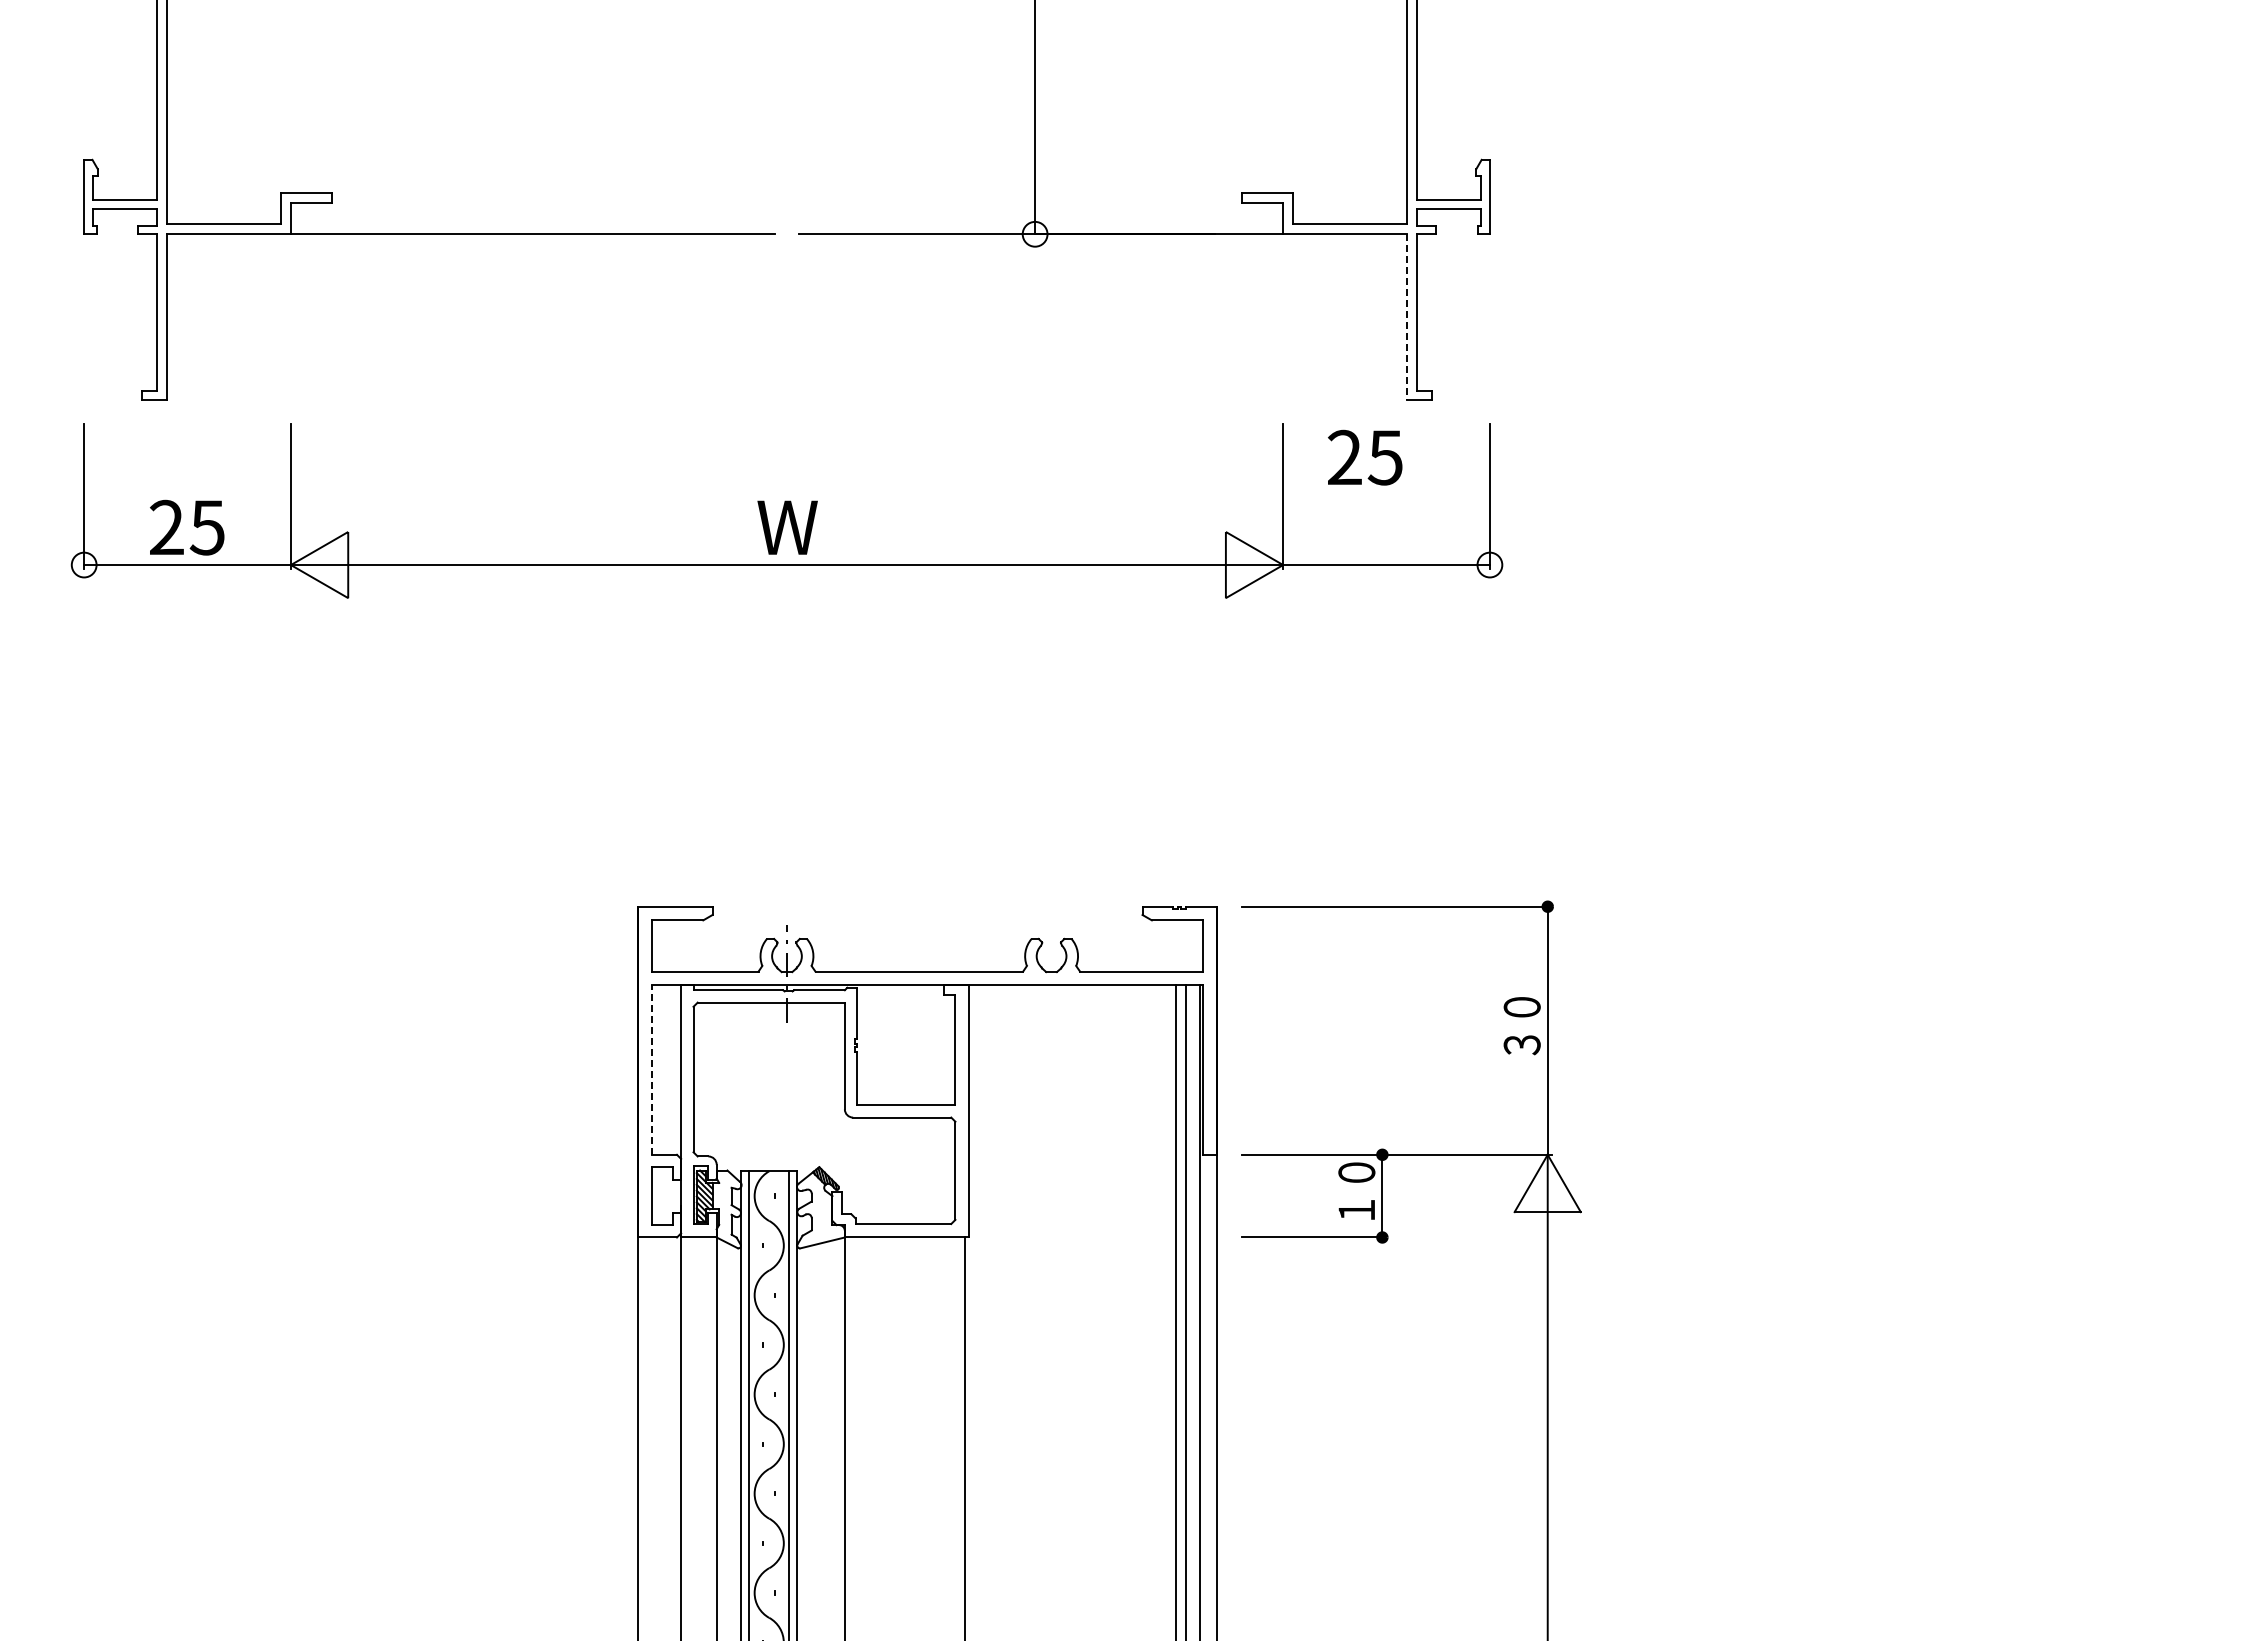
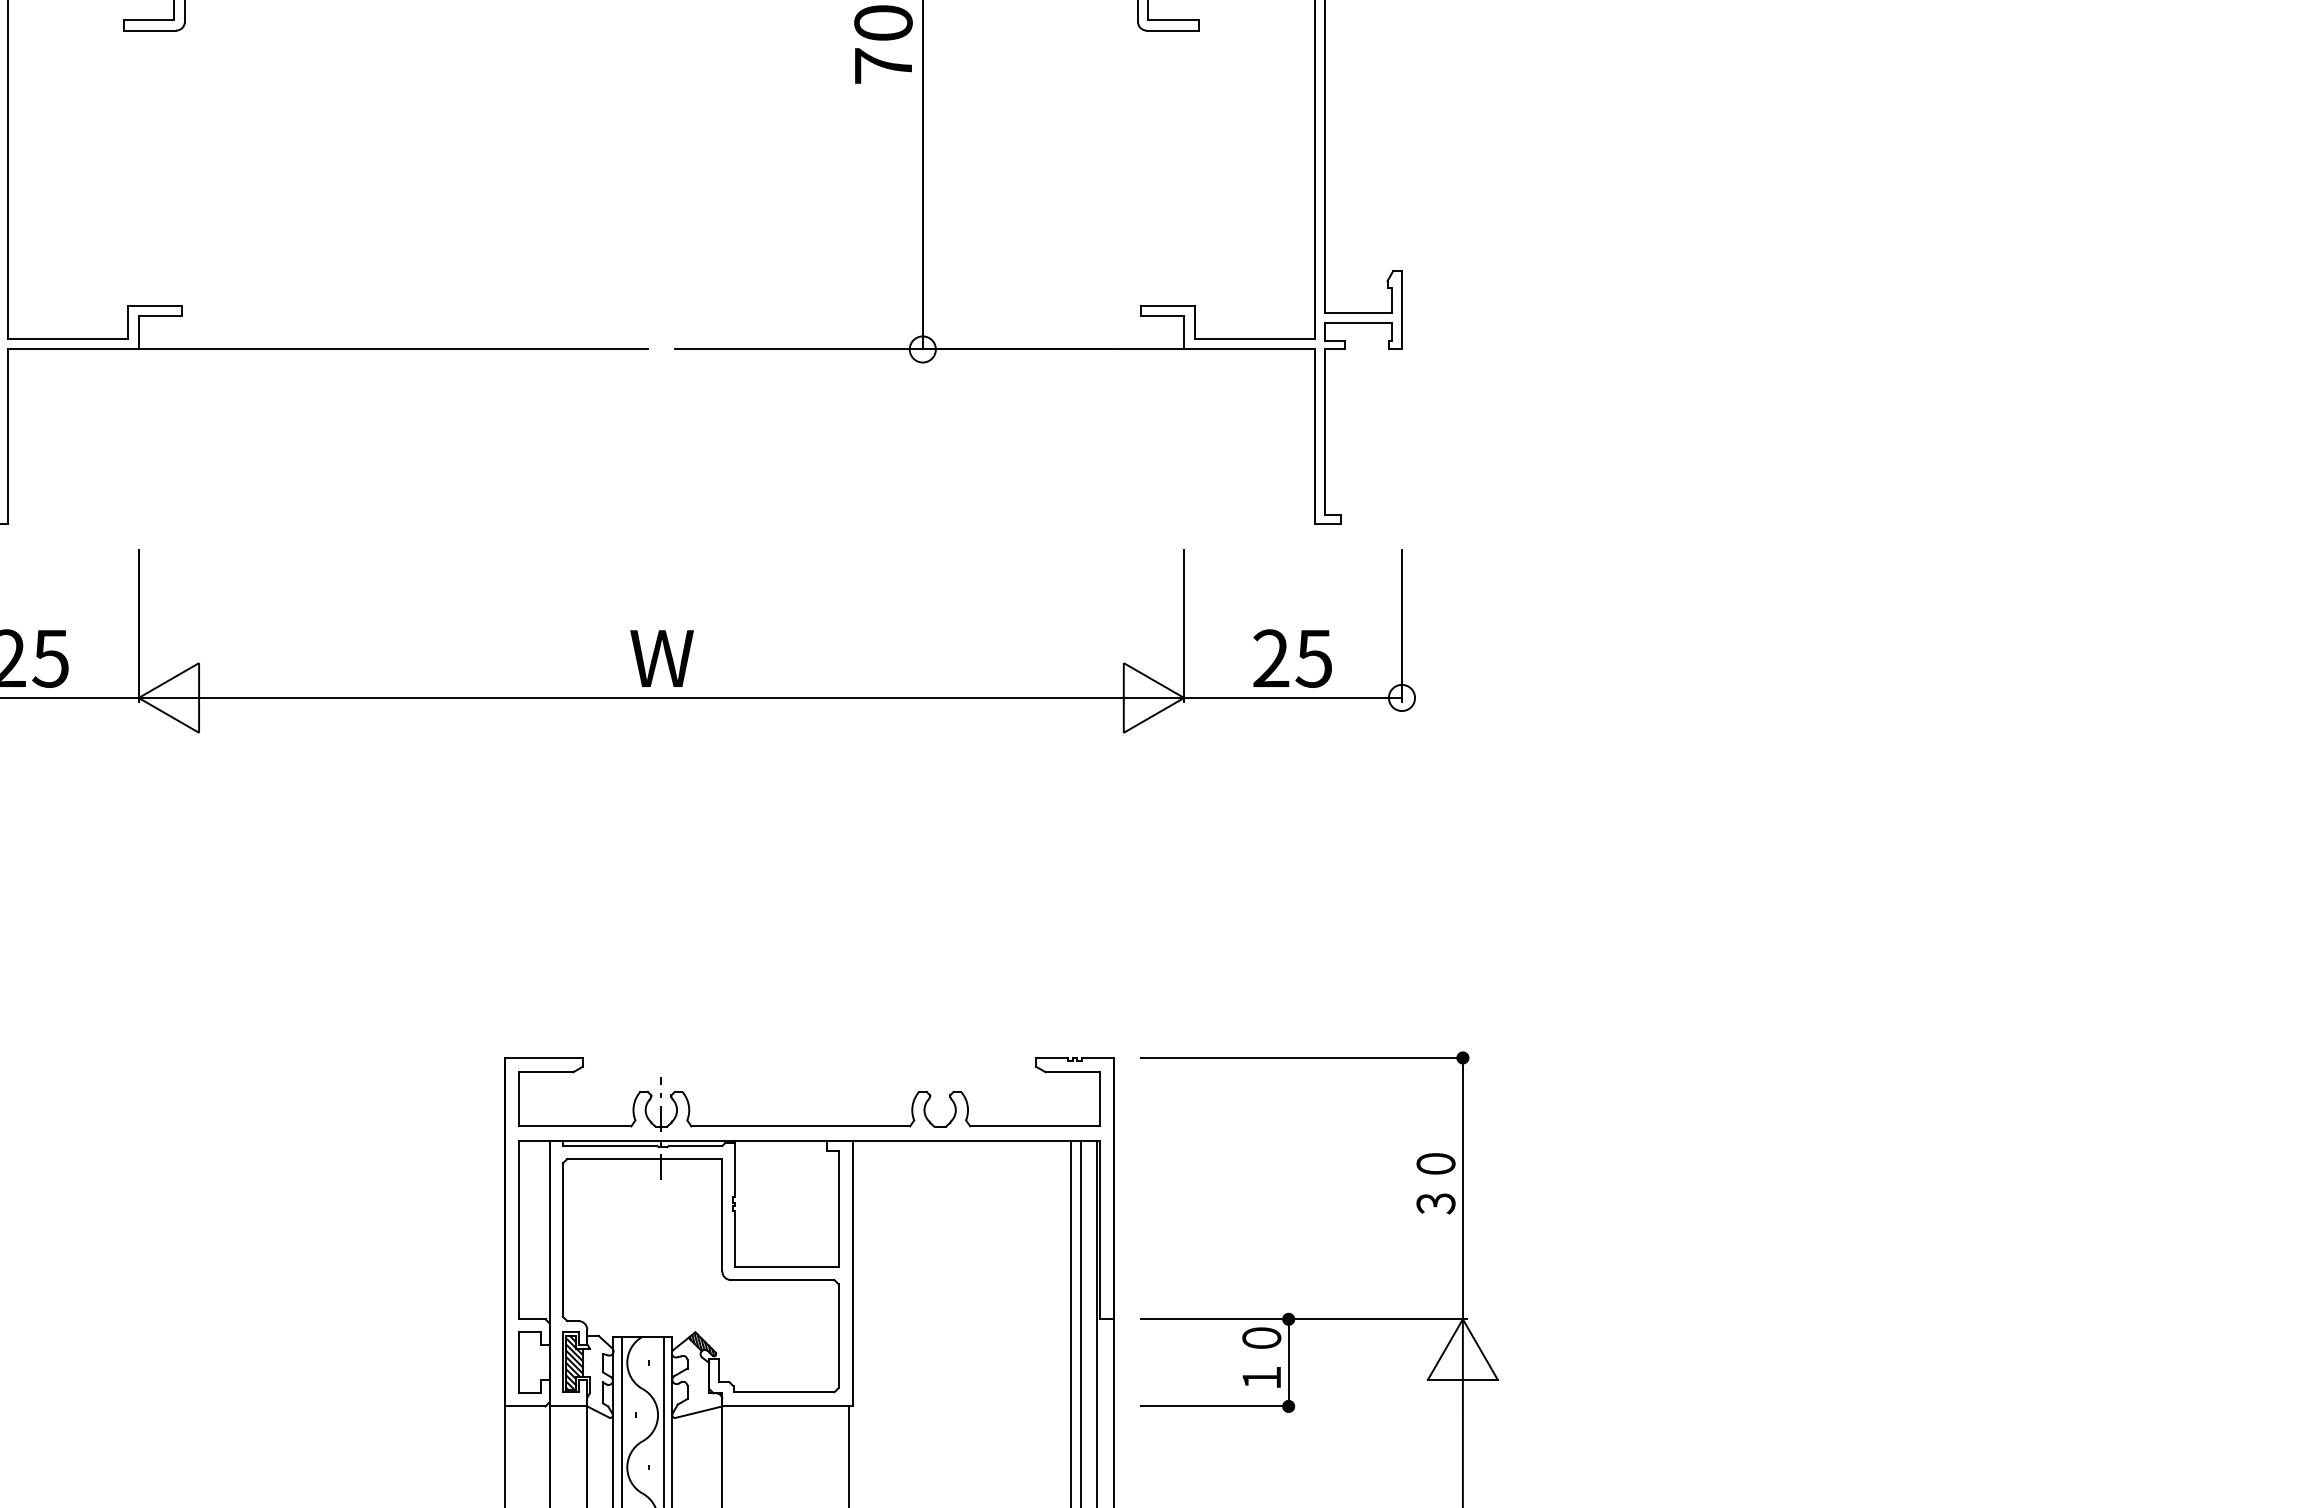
line: (1407, 316) -> (1315, 436), dashed -> solid
text: (1365, 457) -> (1293, 658), moved
line: (651, 1070) -> (518, 1230), dashed -> solid

